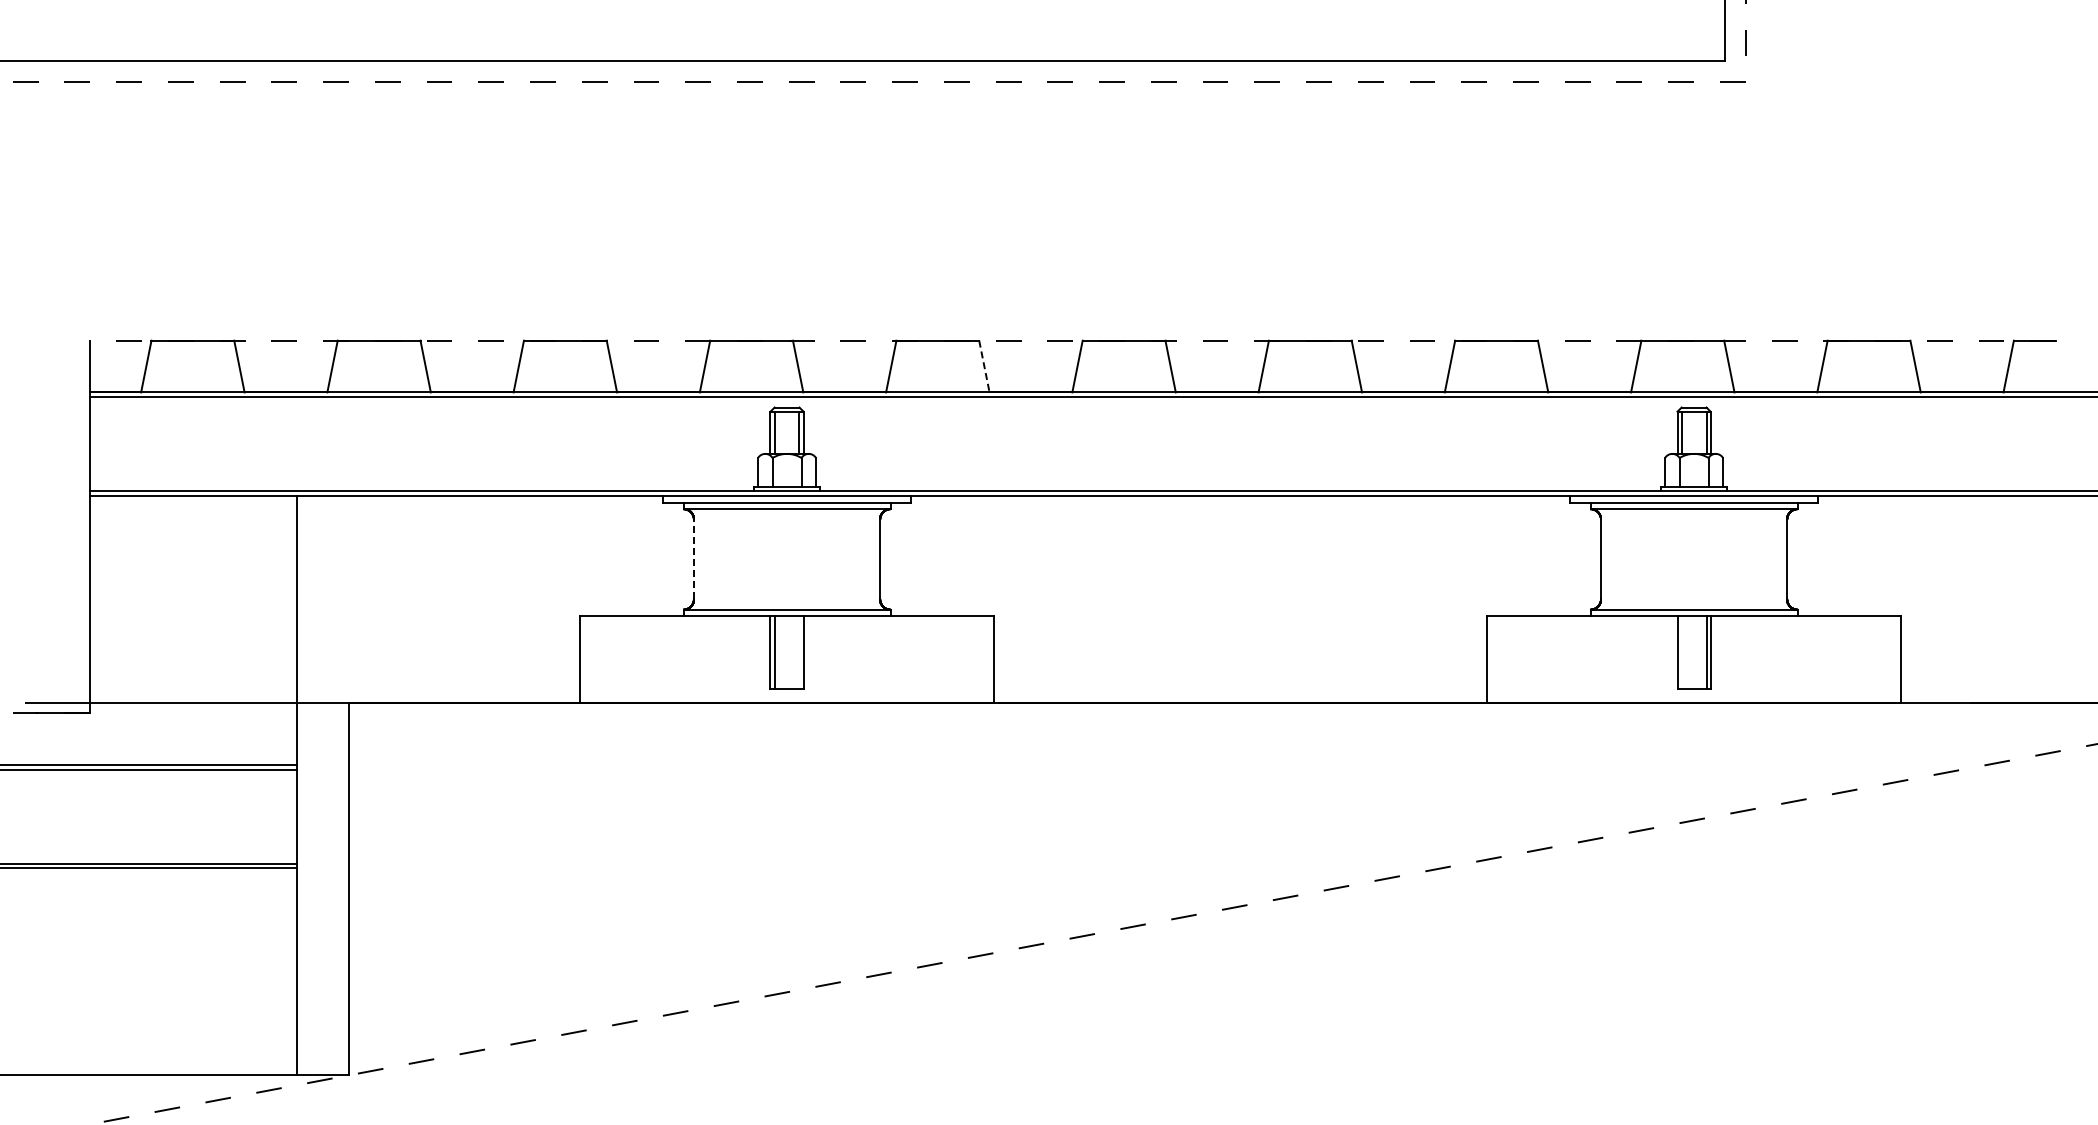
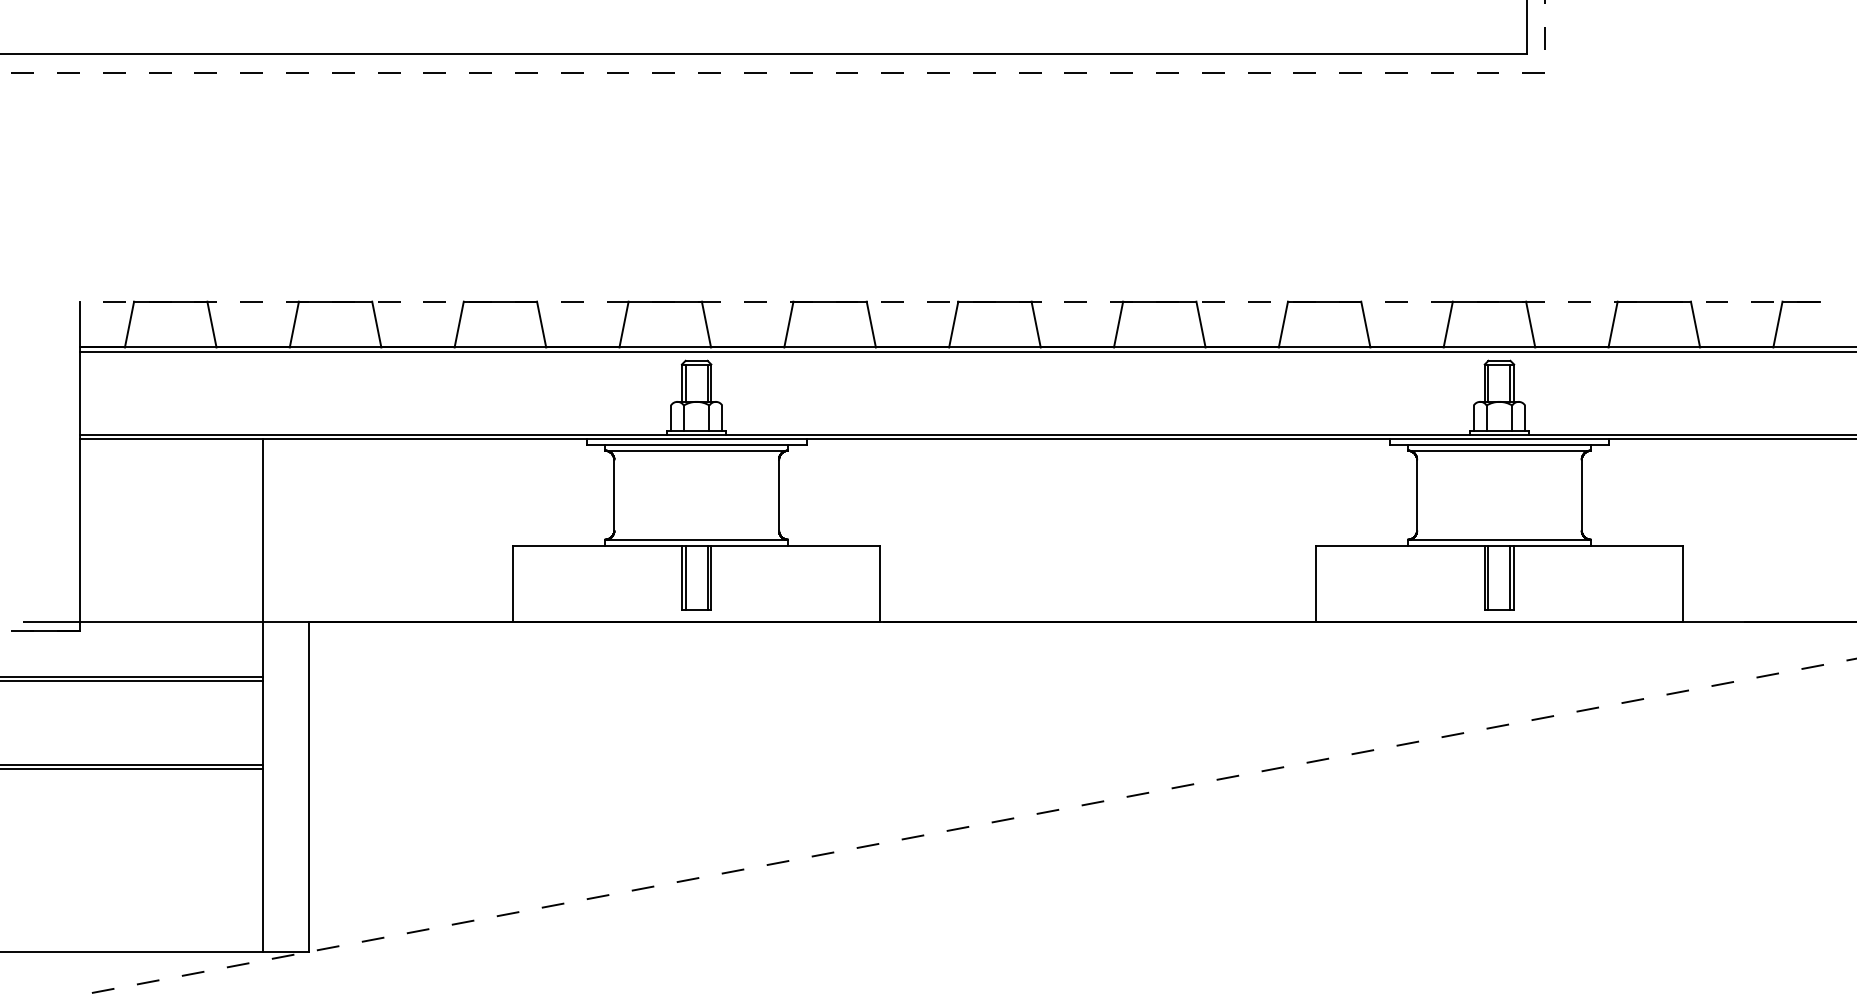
line: (984, 367) -> (871, 325), dashed -> solid
line: (693, 559) -> (613, 495), dashed -> solid
line: (799, 652) -> (707, 577), added
line: (1681, 652) -> (1488, 577), added

